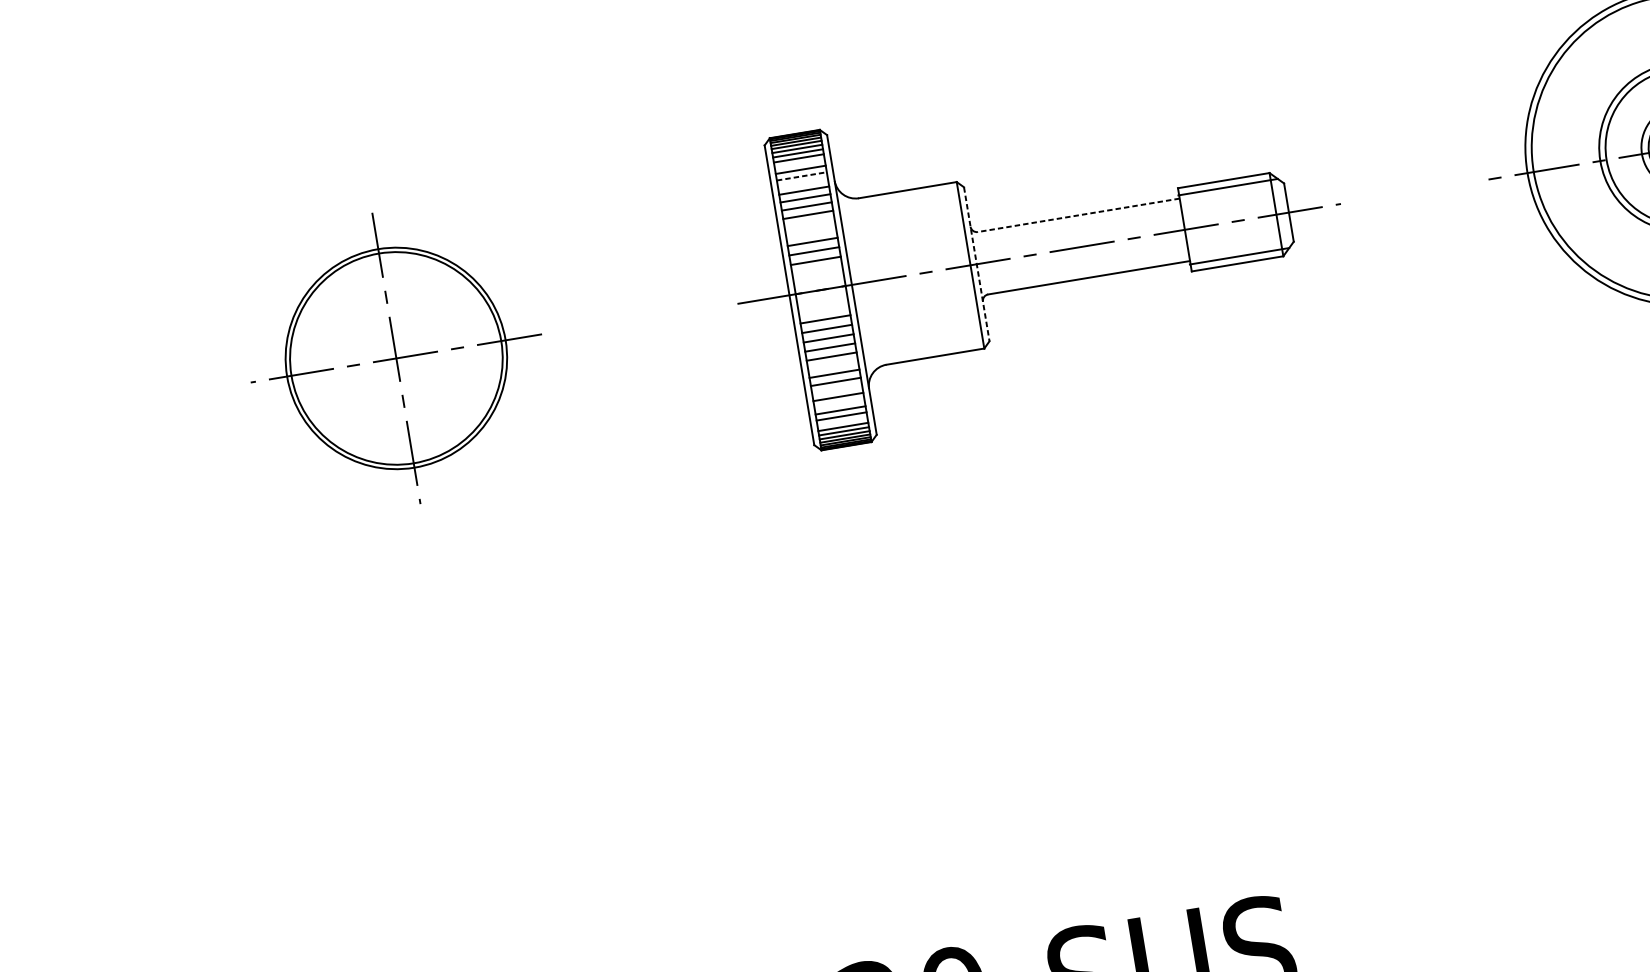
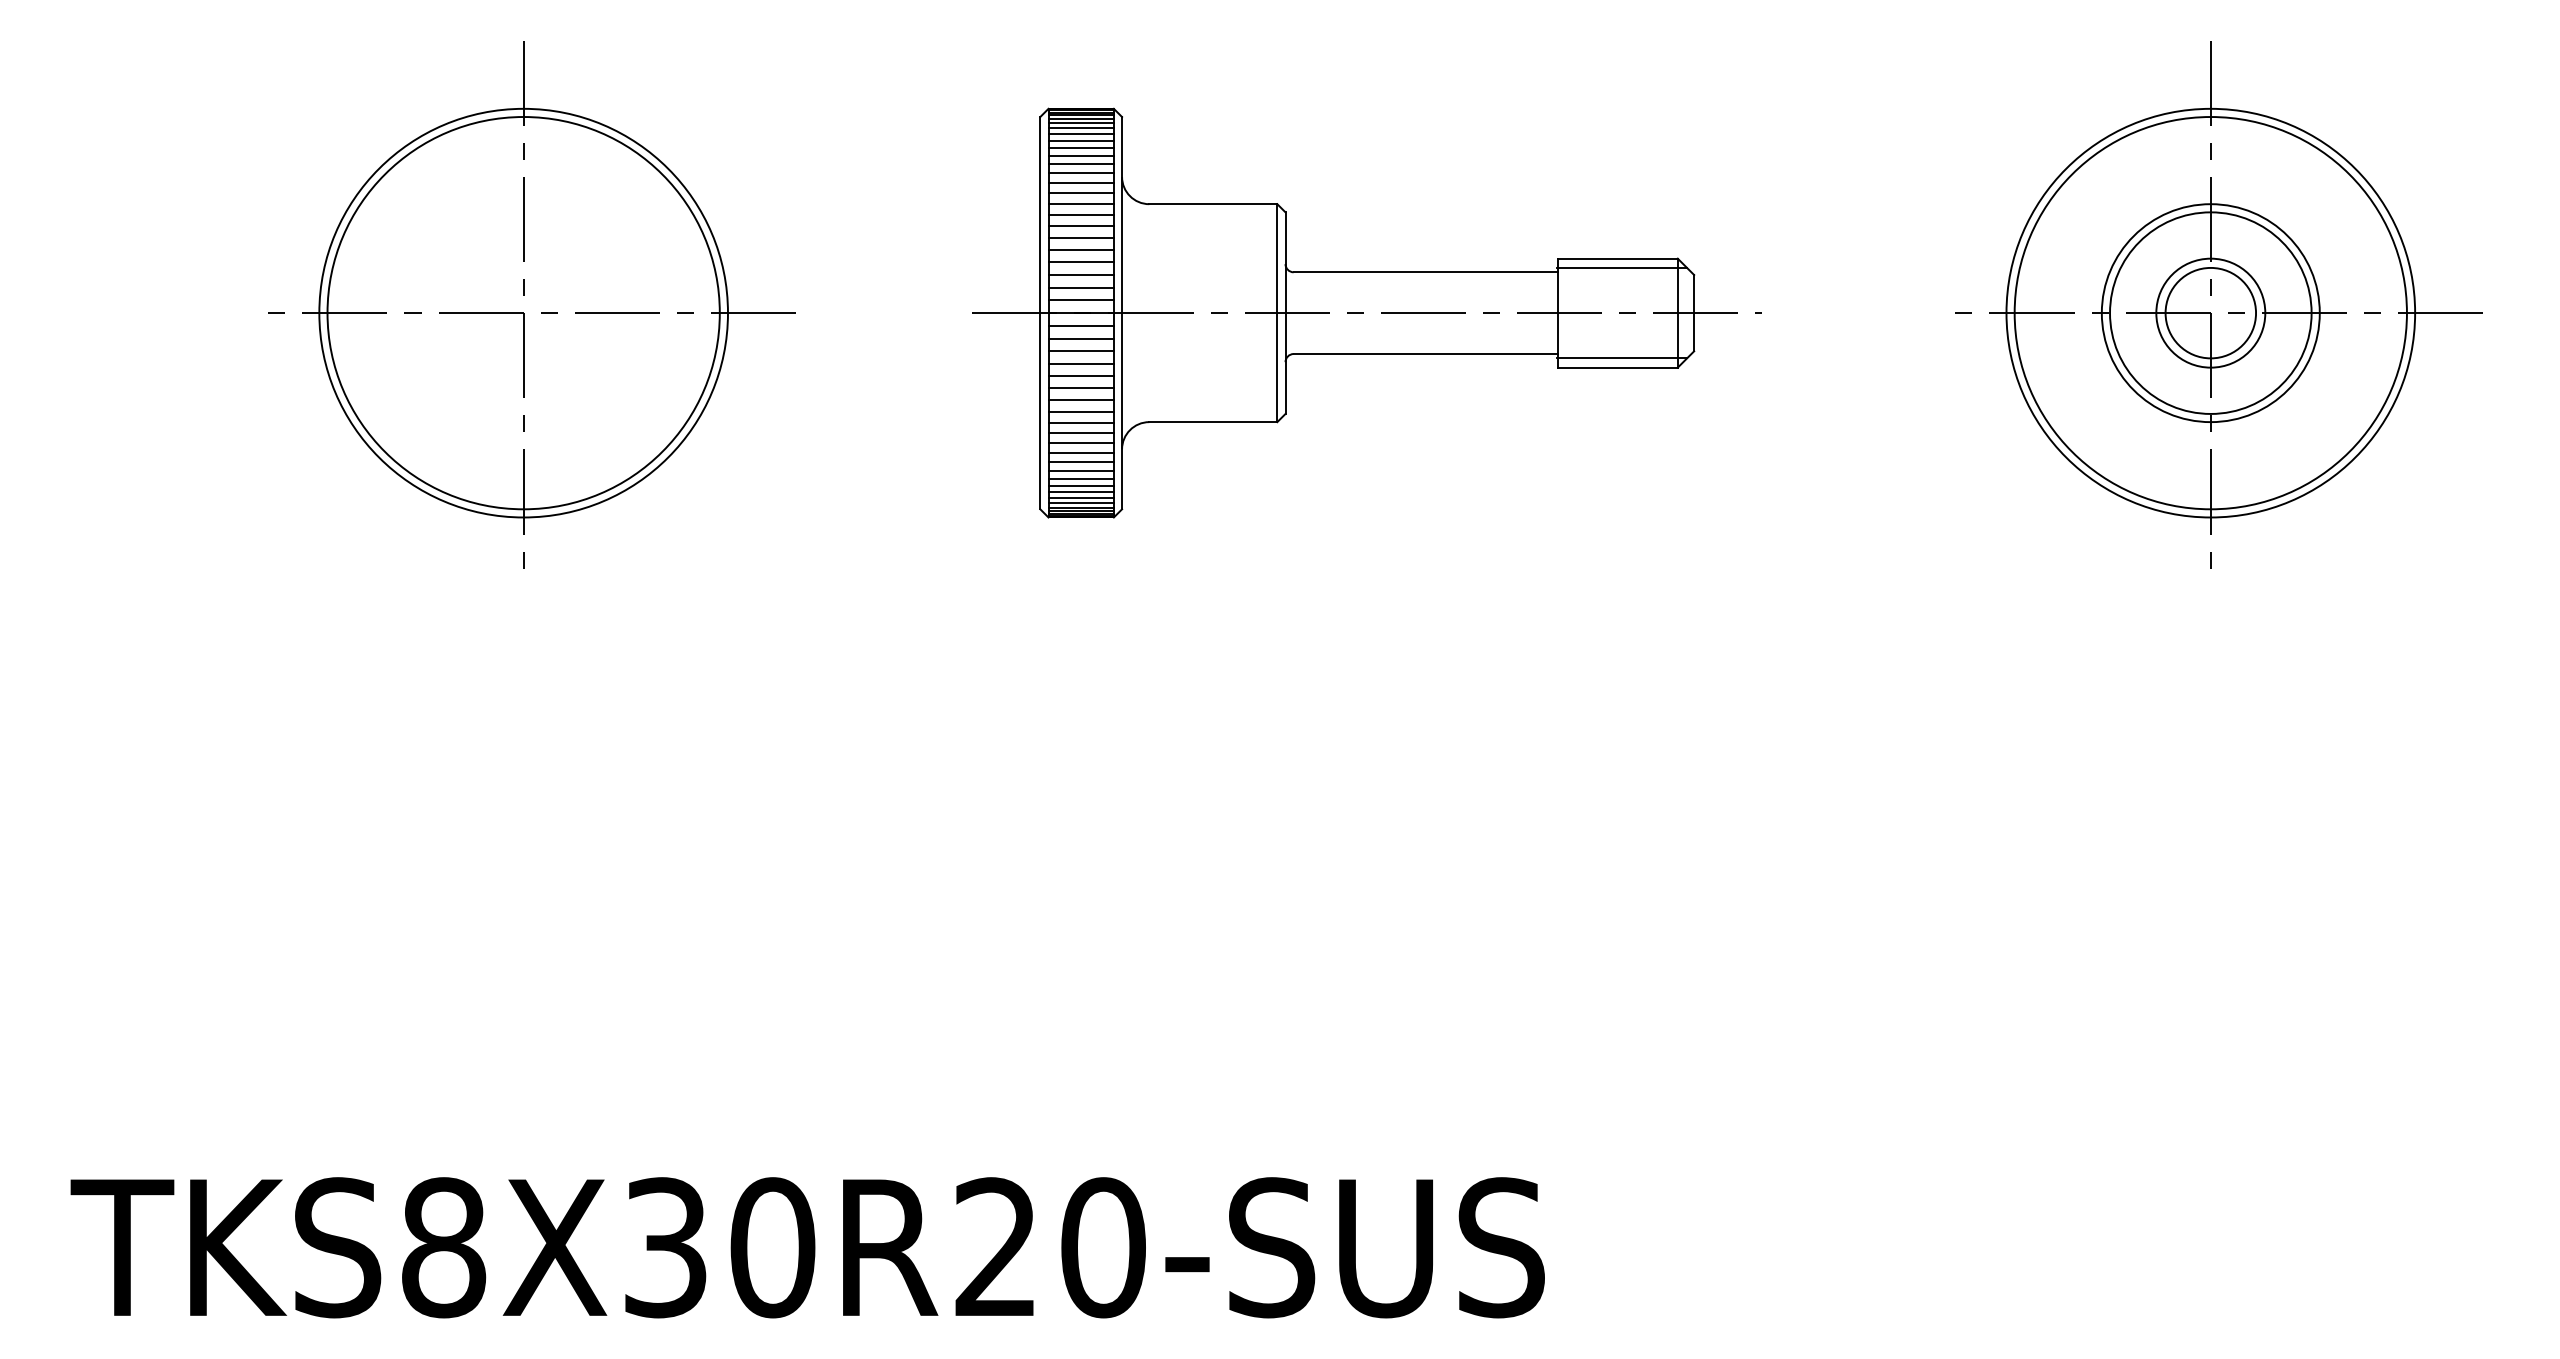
line: (799, 163) -> (1080, 147), added
line: (802, 176) -> (1081, 164), dashed -> solid
line: (802, 183) -> (1080, 173), added
line: (1078, 215) -> (1425, 272), dashed -> solid
line: (809, 224) -> (1080, 226), added
line: (810, 232) -> (1080, 237), added
line: (976, 264) -> (1285, 313), dashed -> solid
line: (816, 270) -> (1080, 287), added
line: (818, 280) -> (1080, 300), added
line: (821, 299) -> (1080, 325), added
line: (823, 309) -> (1080, 338), added
part: (399, 353) -> (531, 304), size x1.43
line: (832, 365) -> (1080, 411), added
line: (836, 389) -> (1080, 443), added
line: (839, 404) -> (1080, 462), added
line: (841, 421) -> (1080, 485), added

